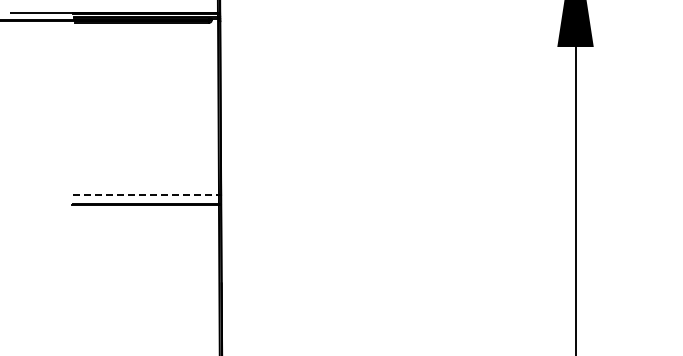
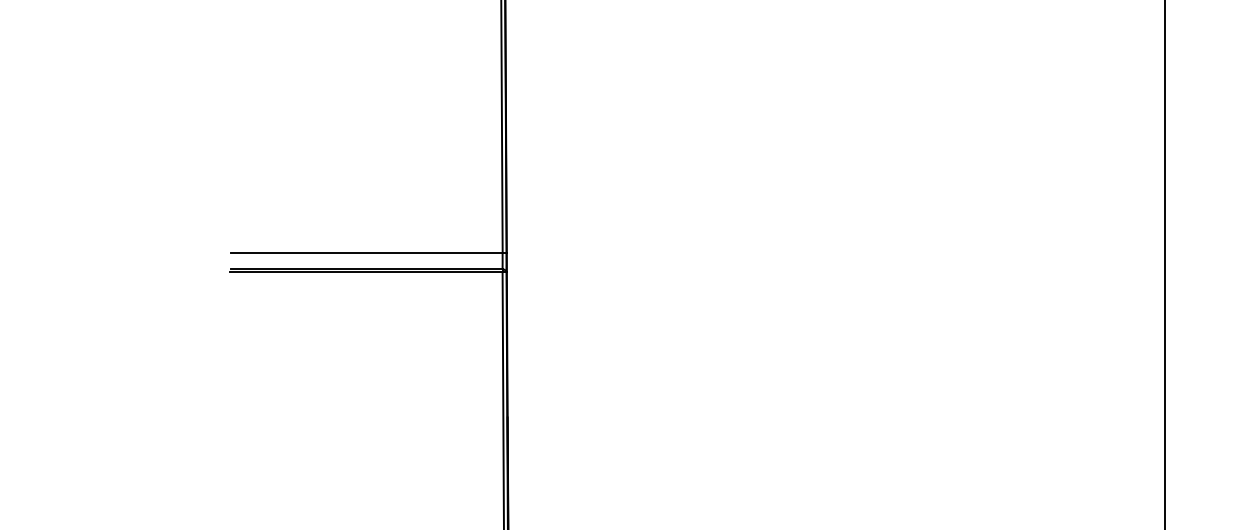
line: (146, 194) -> (367, 252), dashed -> solid

